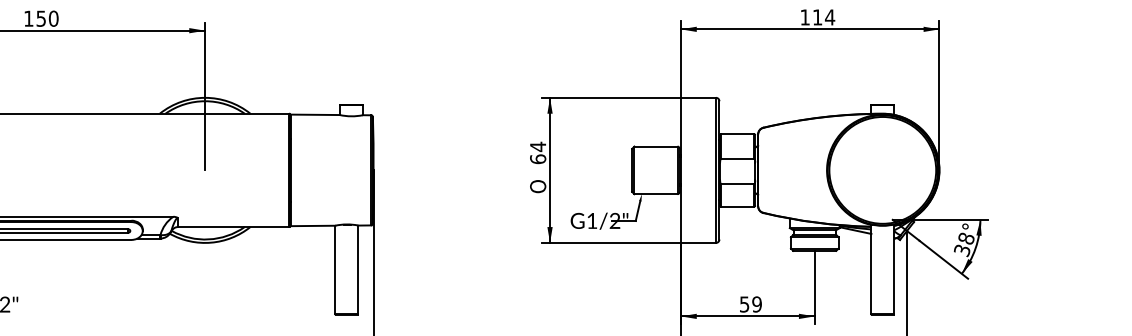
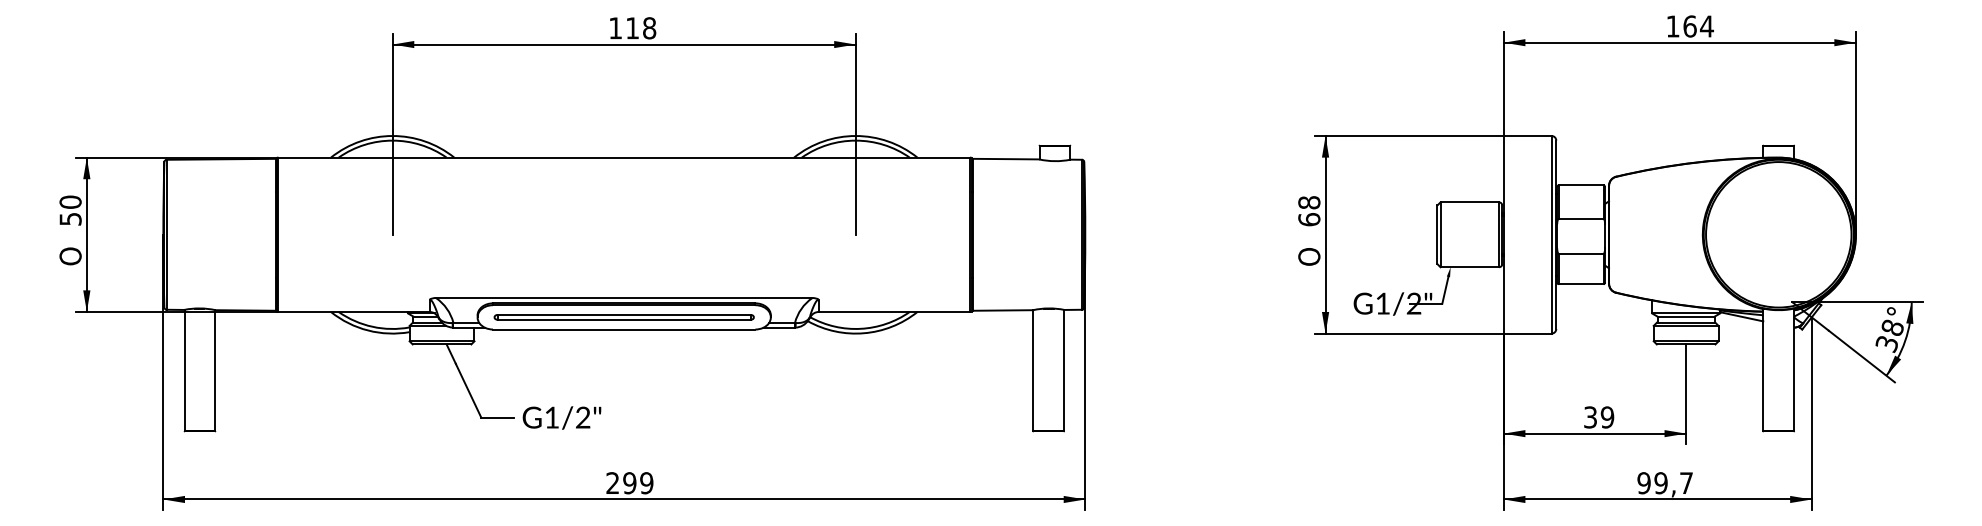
text: (817, 17) -> (1689, 26), 114 -> 164
text: (47, 18) -> (641, 28), 150 -> 118
text: (538, 146) -> (1309, 202), 64 -> 68
text: (744, 303) -> (1590, 416), 59 -> 39

